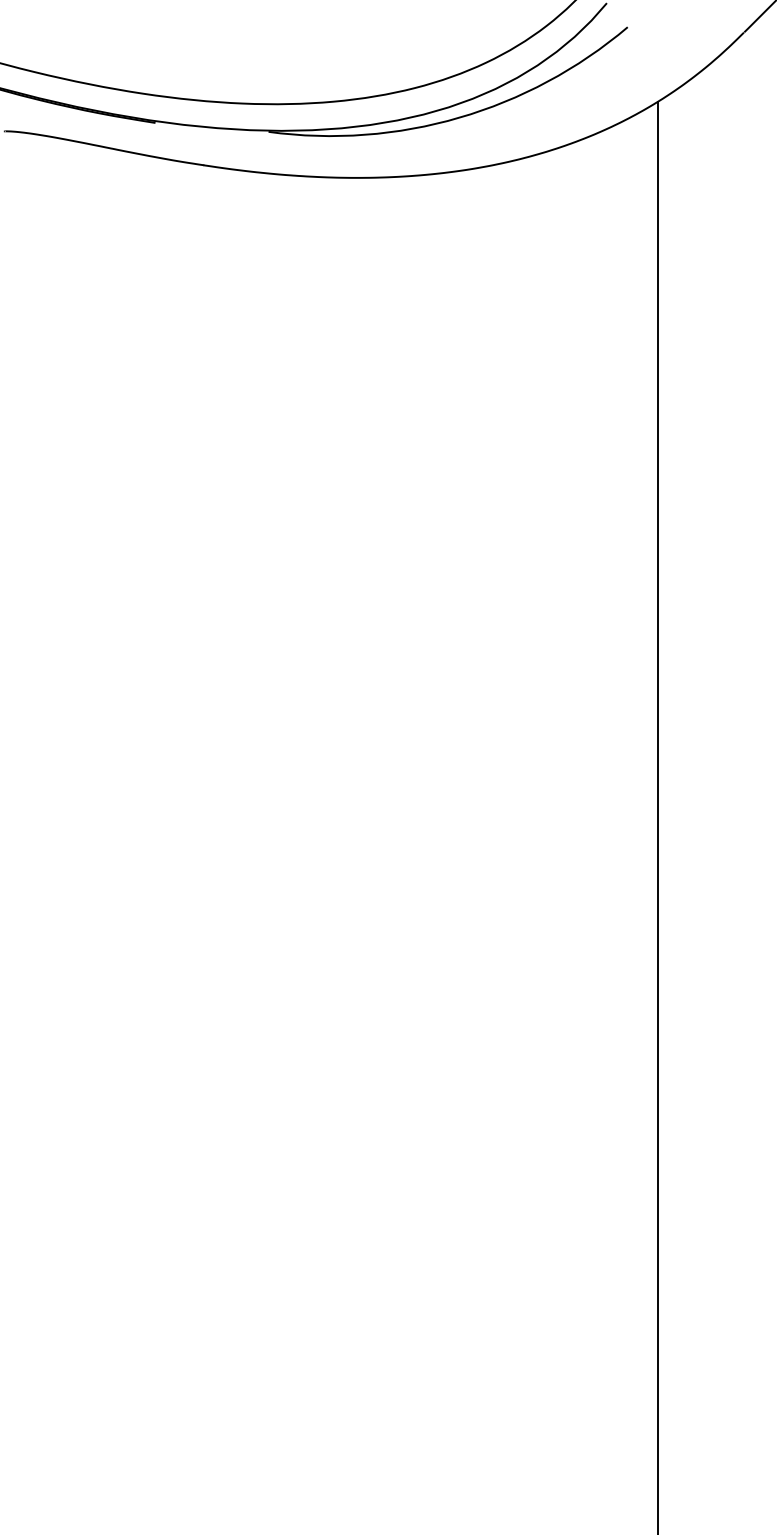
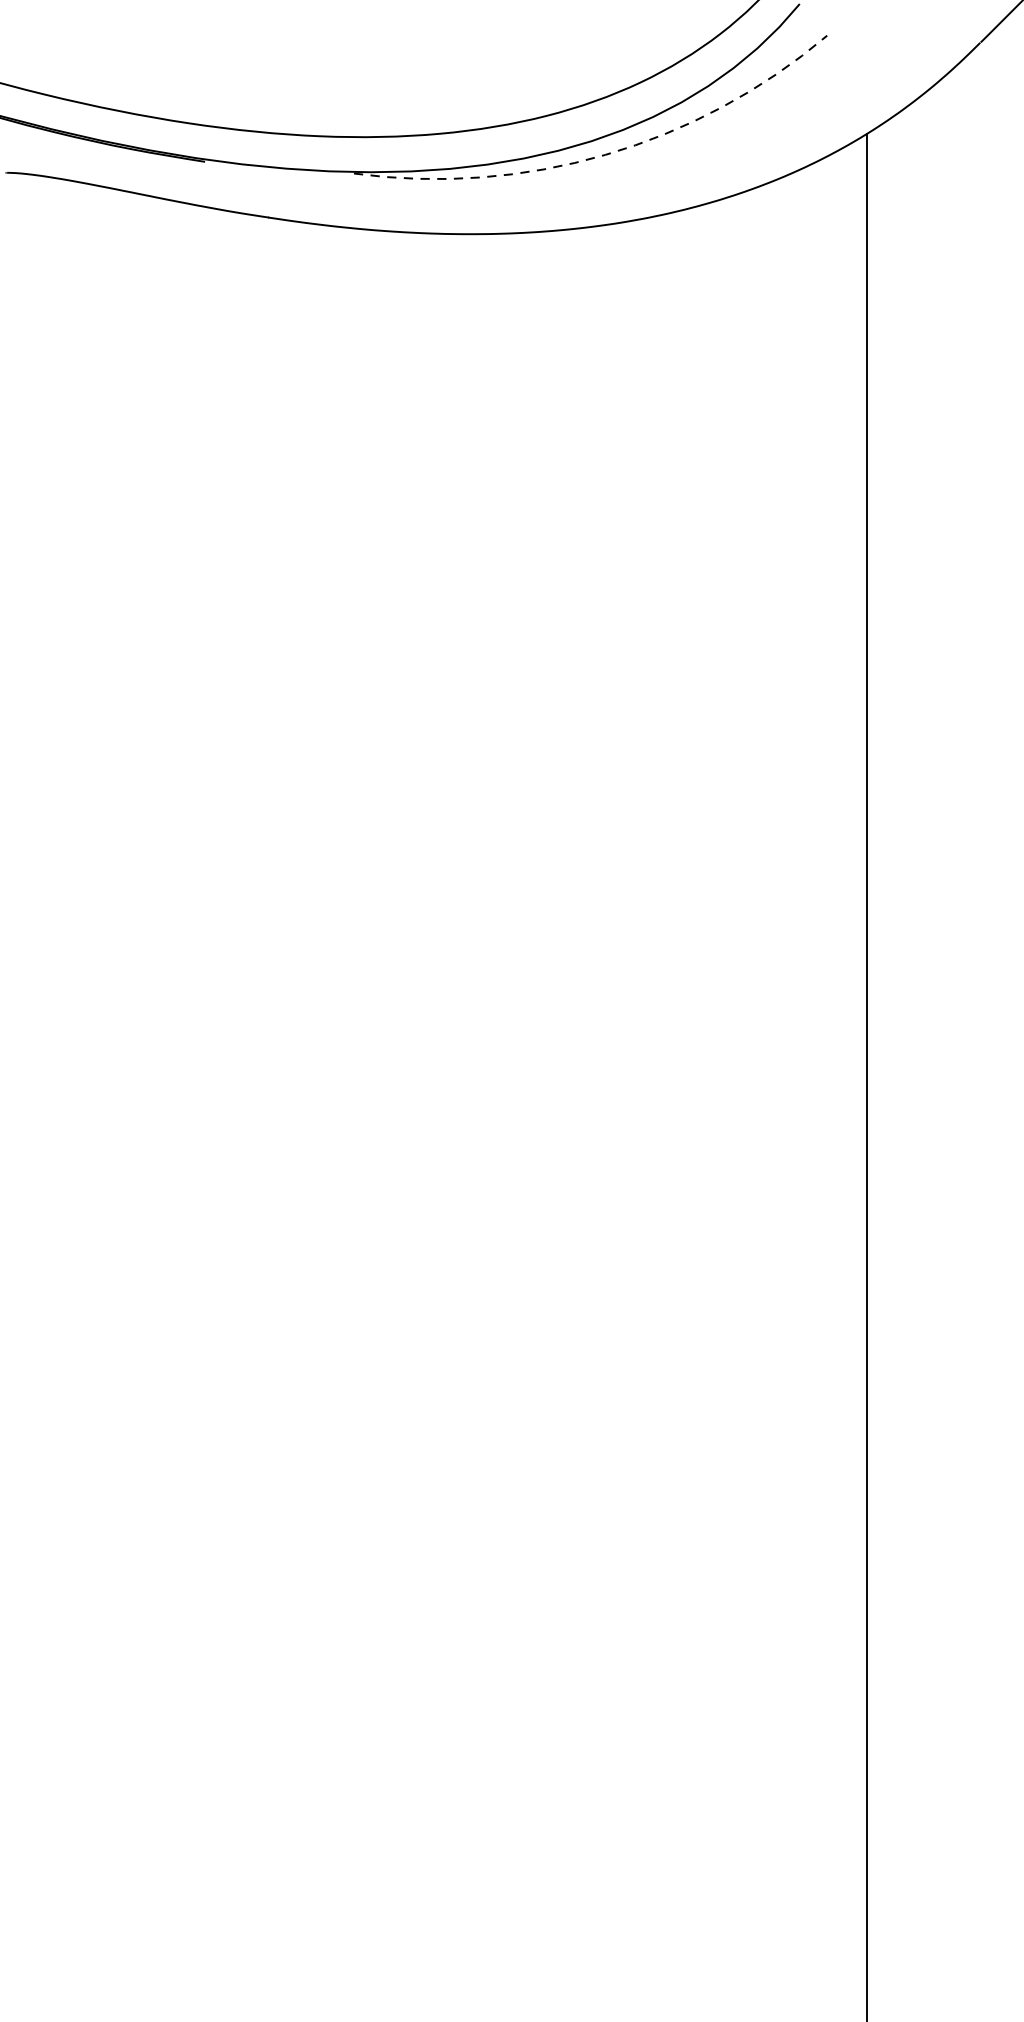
arc: (459, 117) -> (605, 154), solid -> dashed

